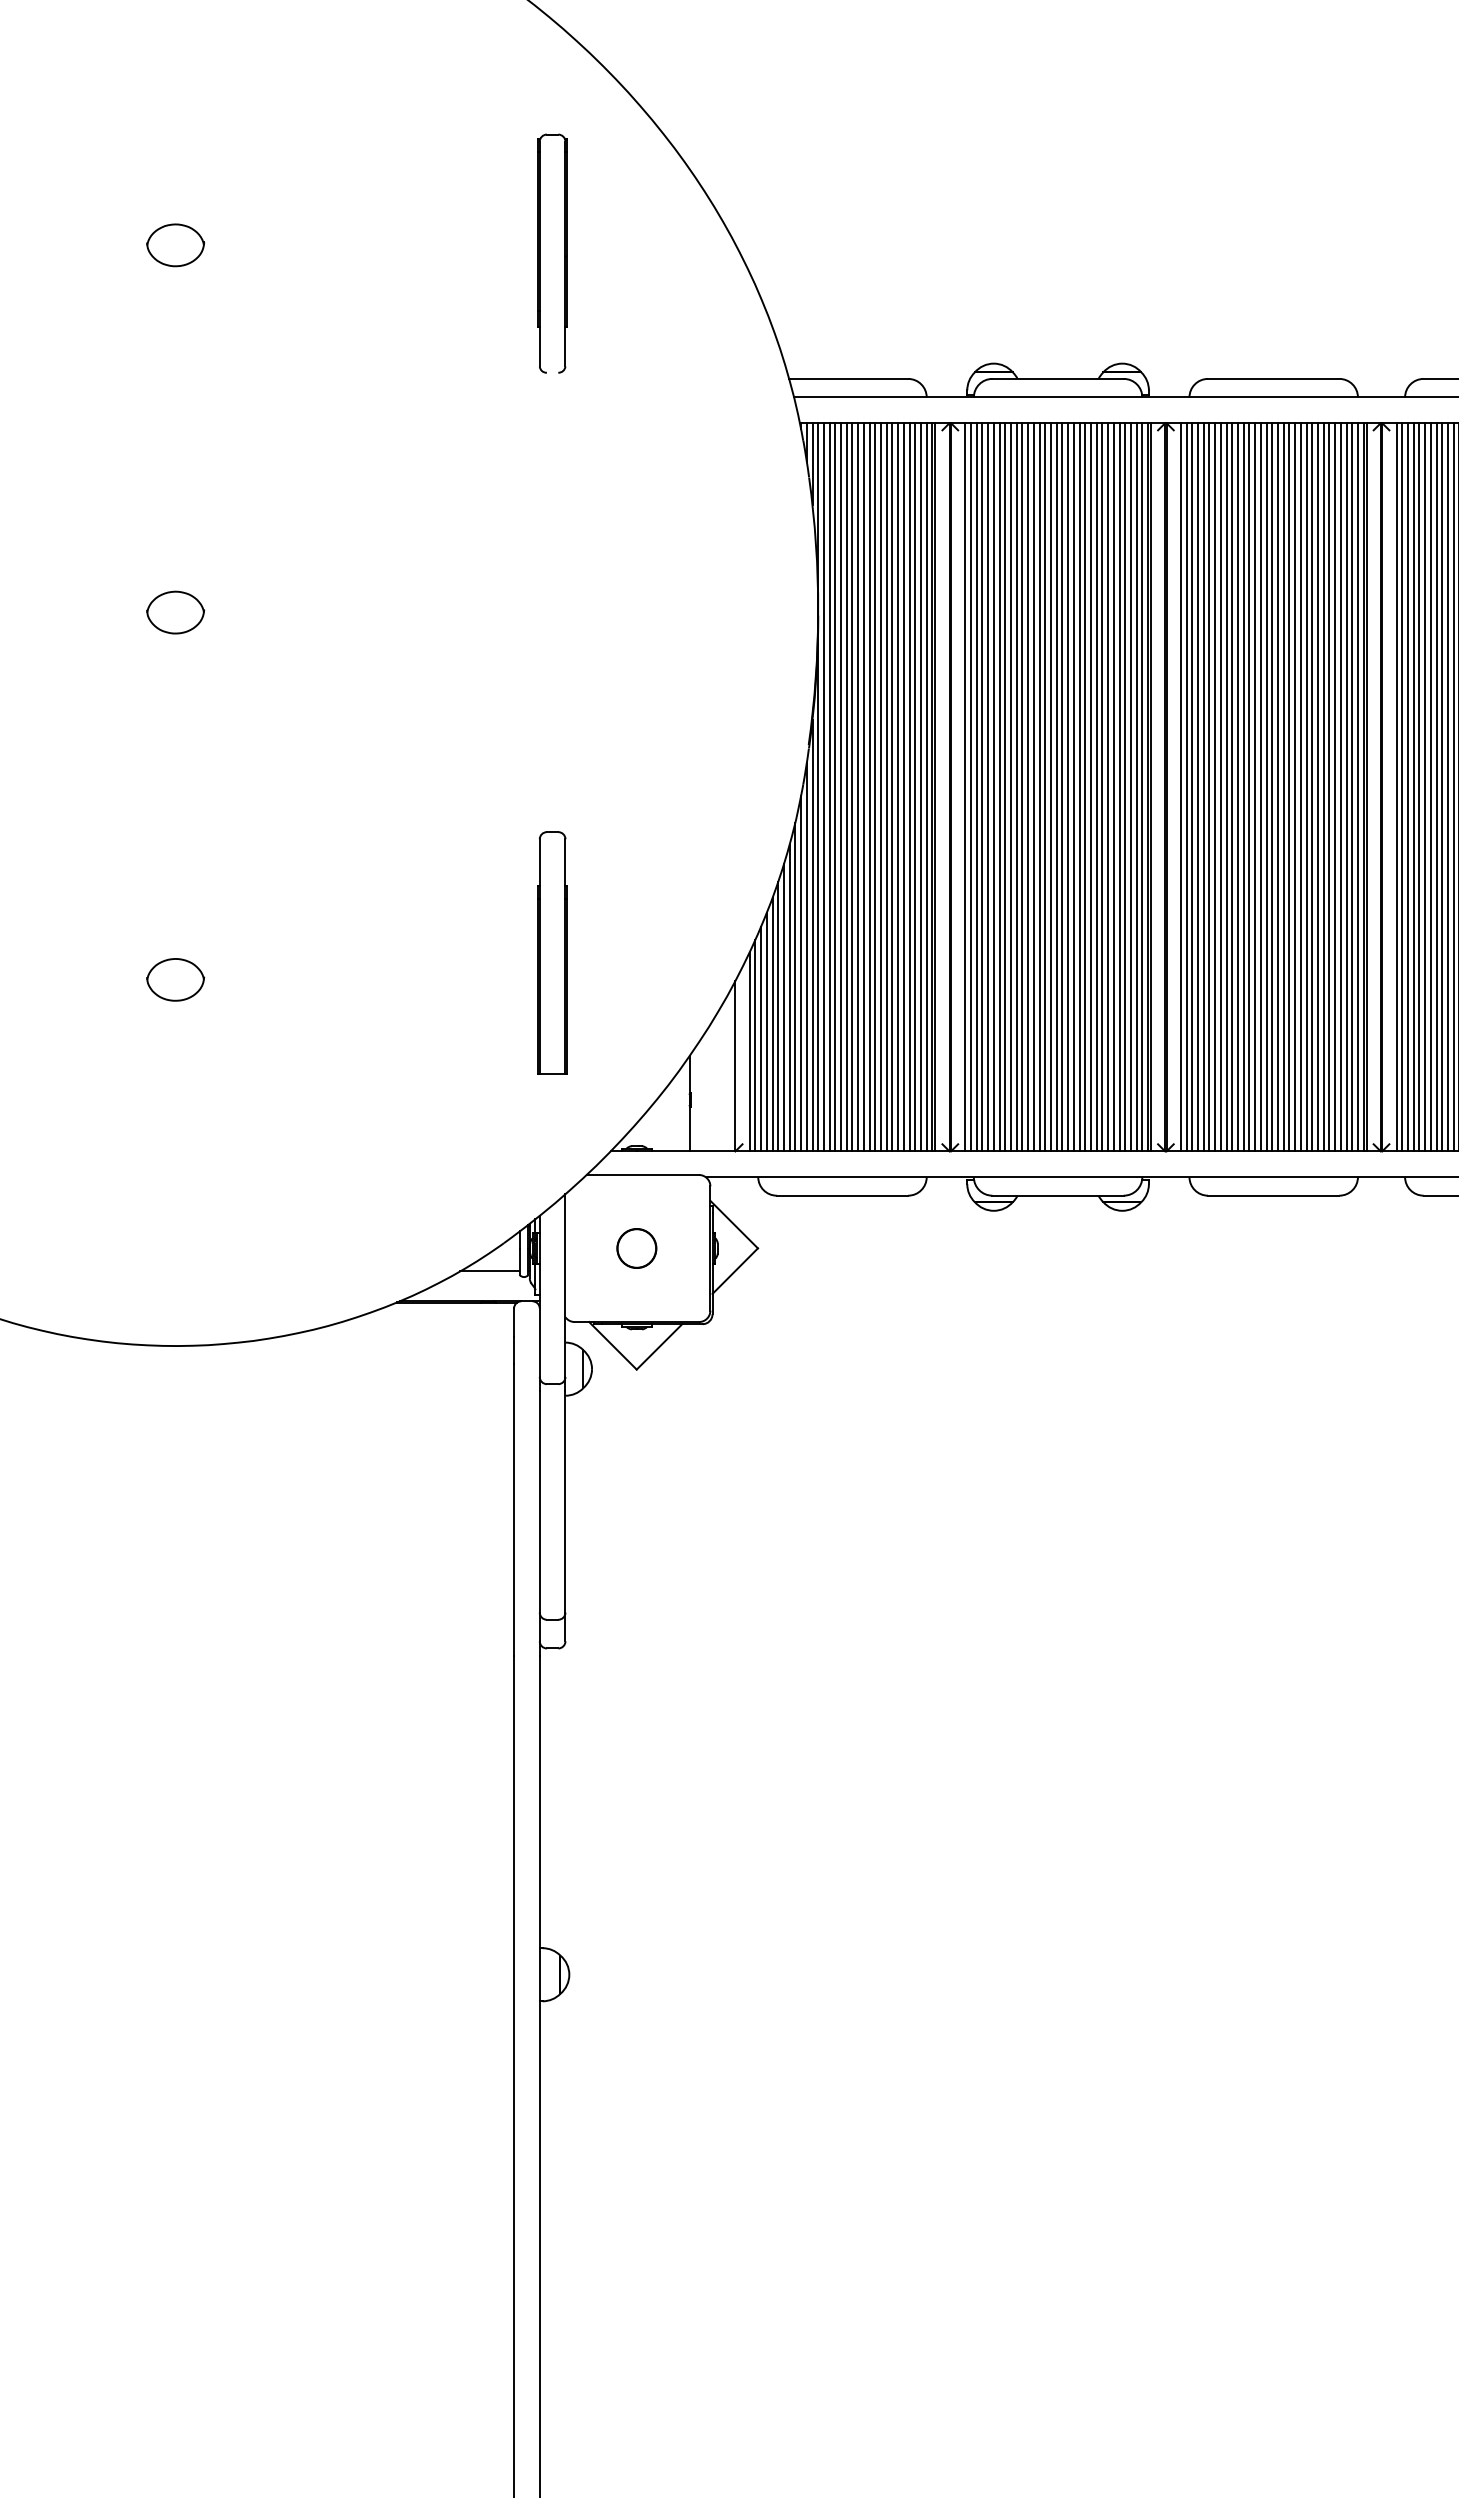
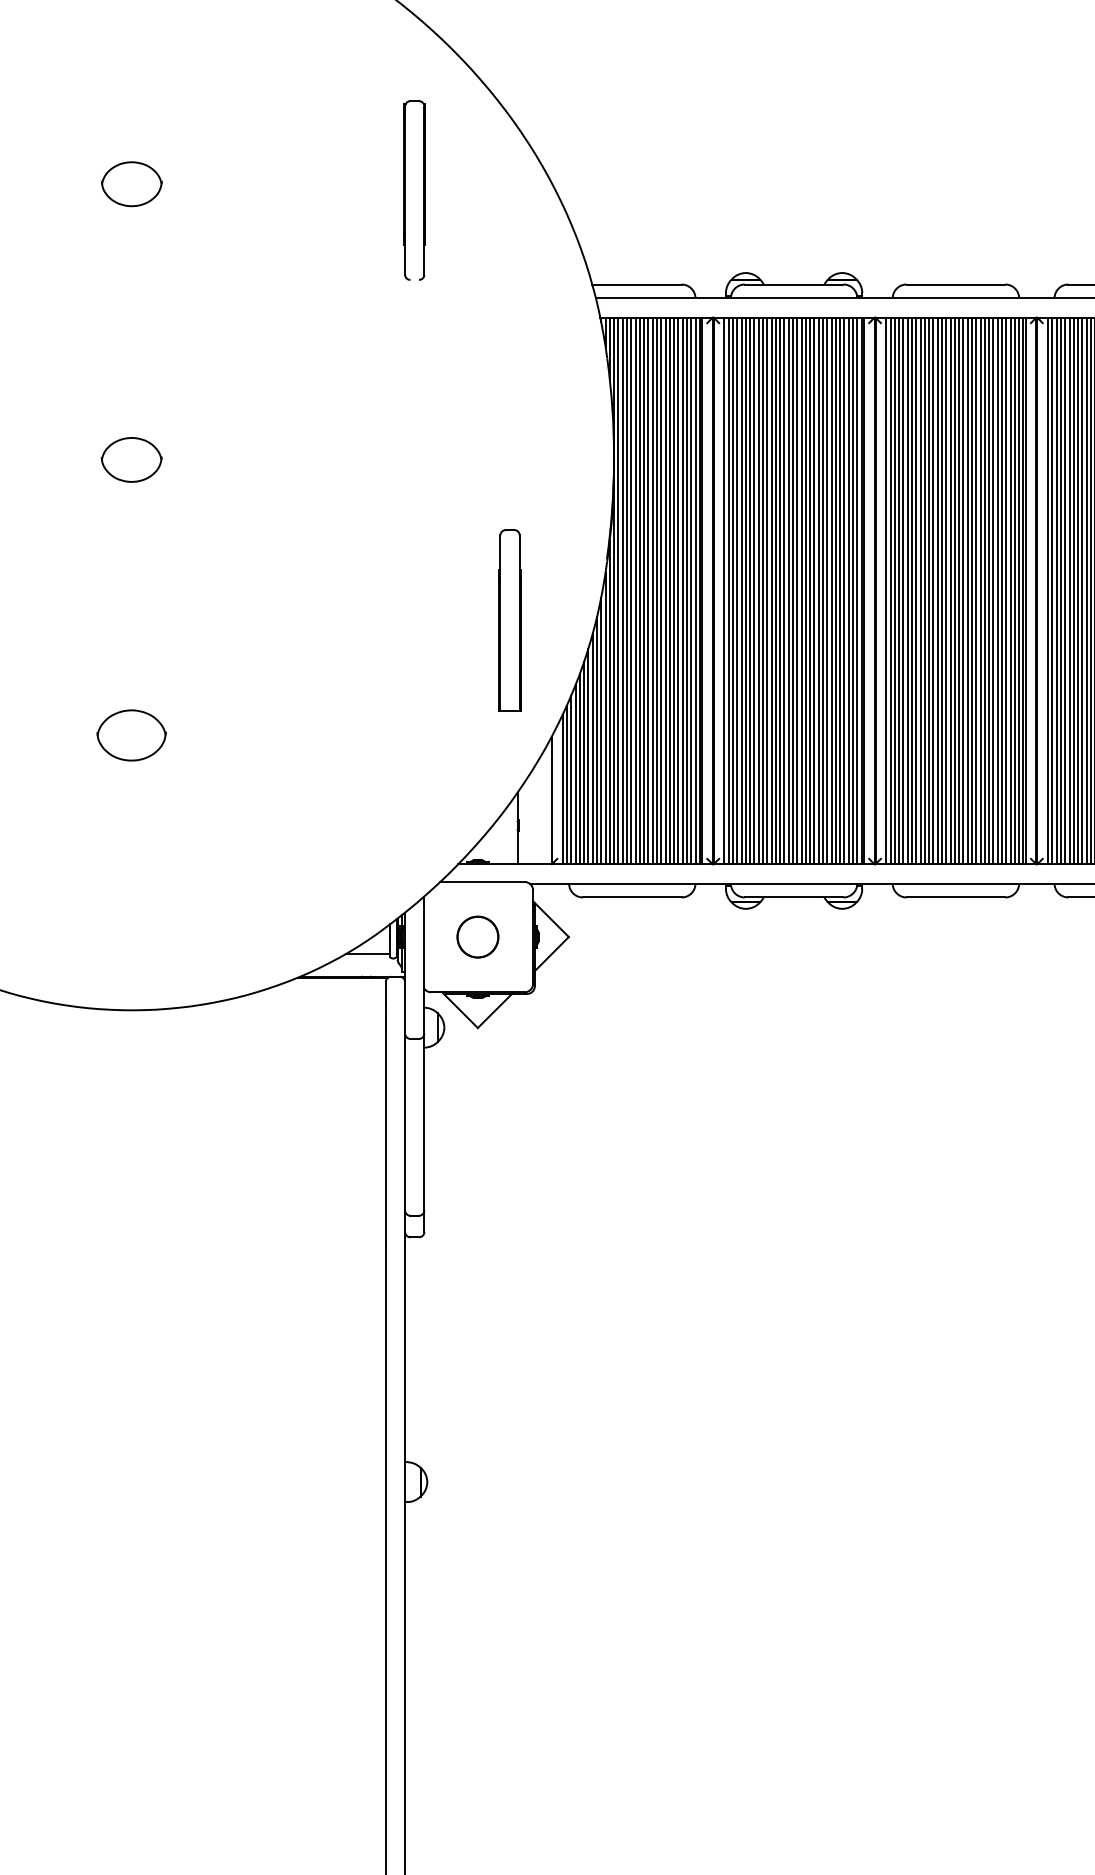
part: (175, 245) -> (131, 184), size x1.4
part: (175, 612) -> (131, 459), size x1.4
part: (552, 952) -> (509, 620), moved
part: (175, 979) -> (131, 735), size x1.6
circle: (636, 1248) -> (477, 937), size x1.4

